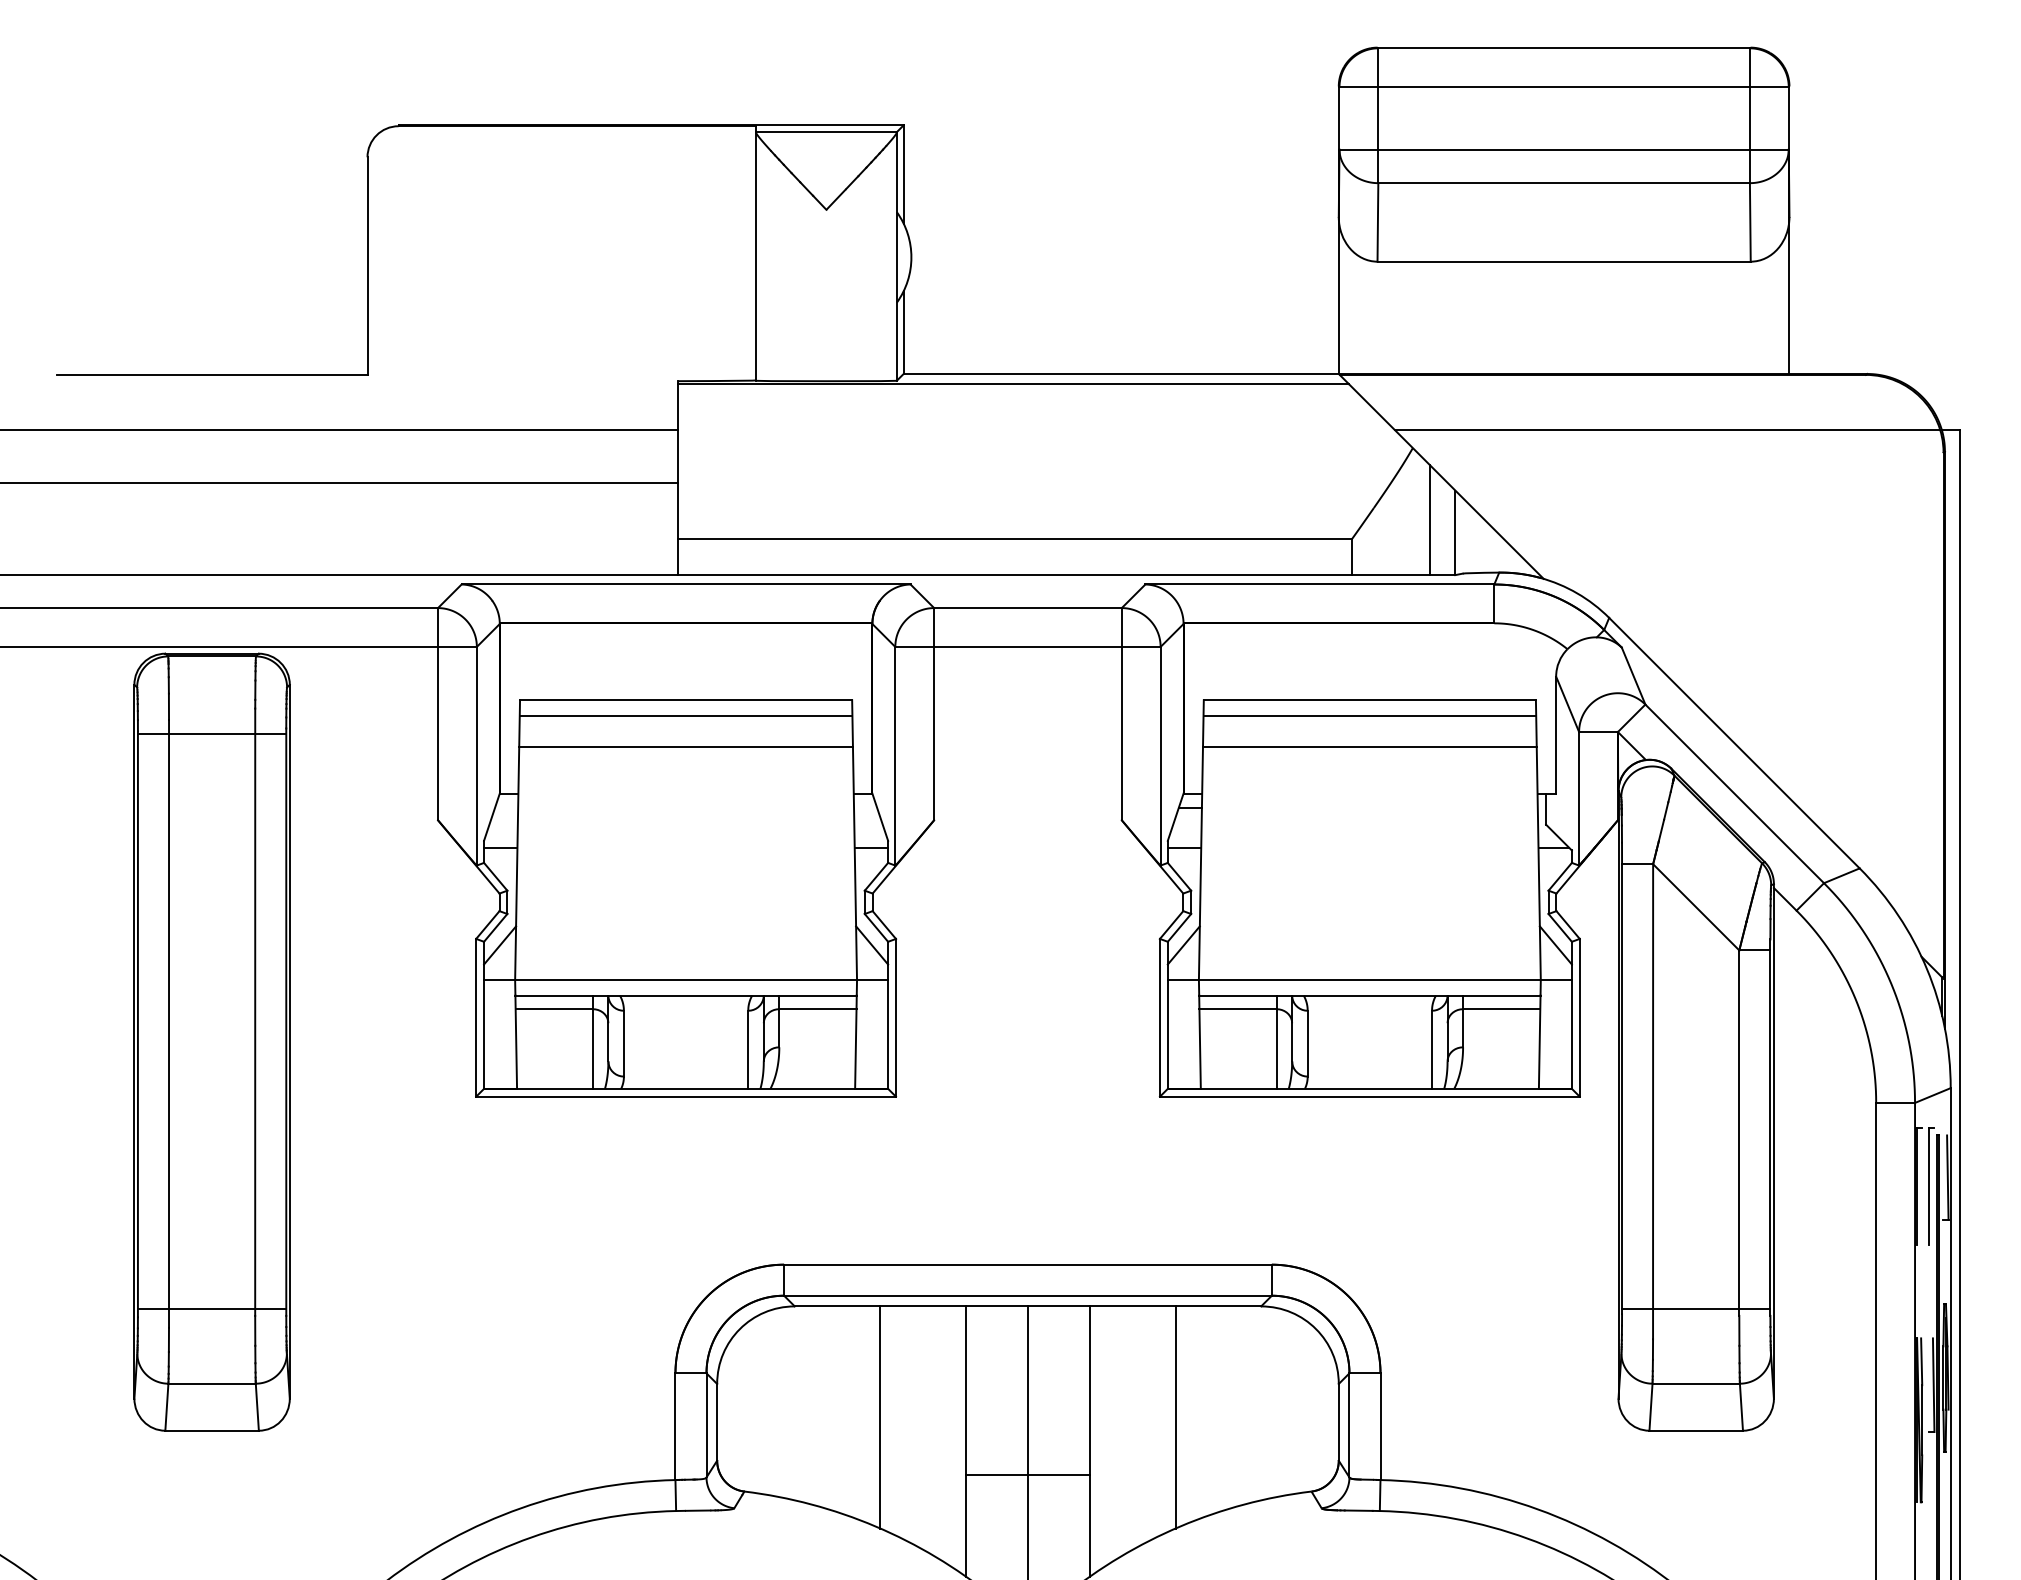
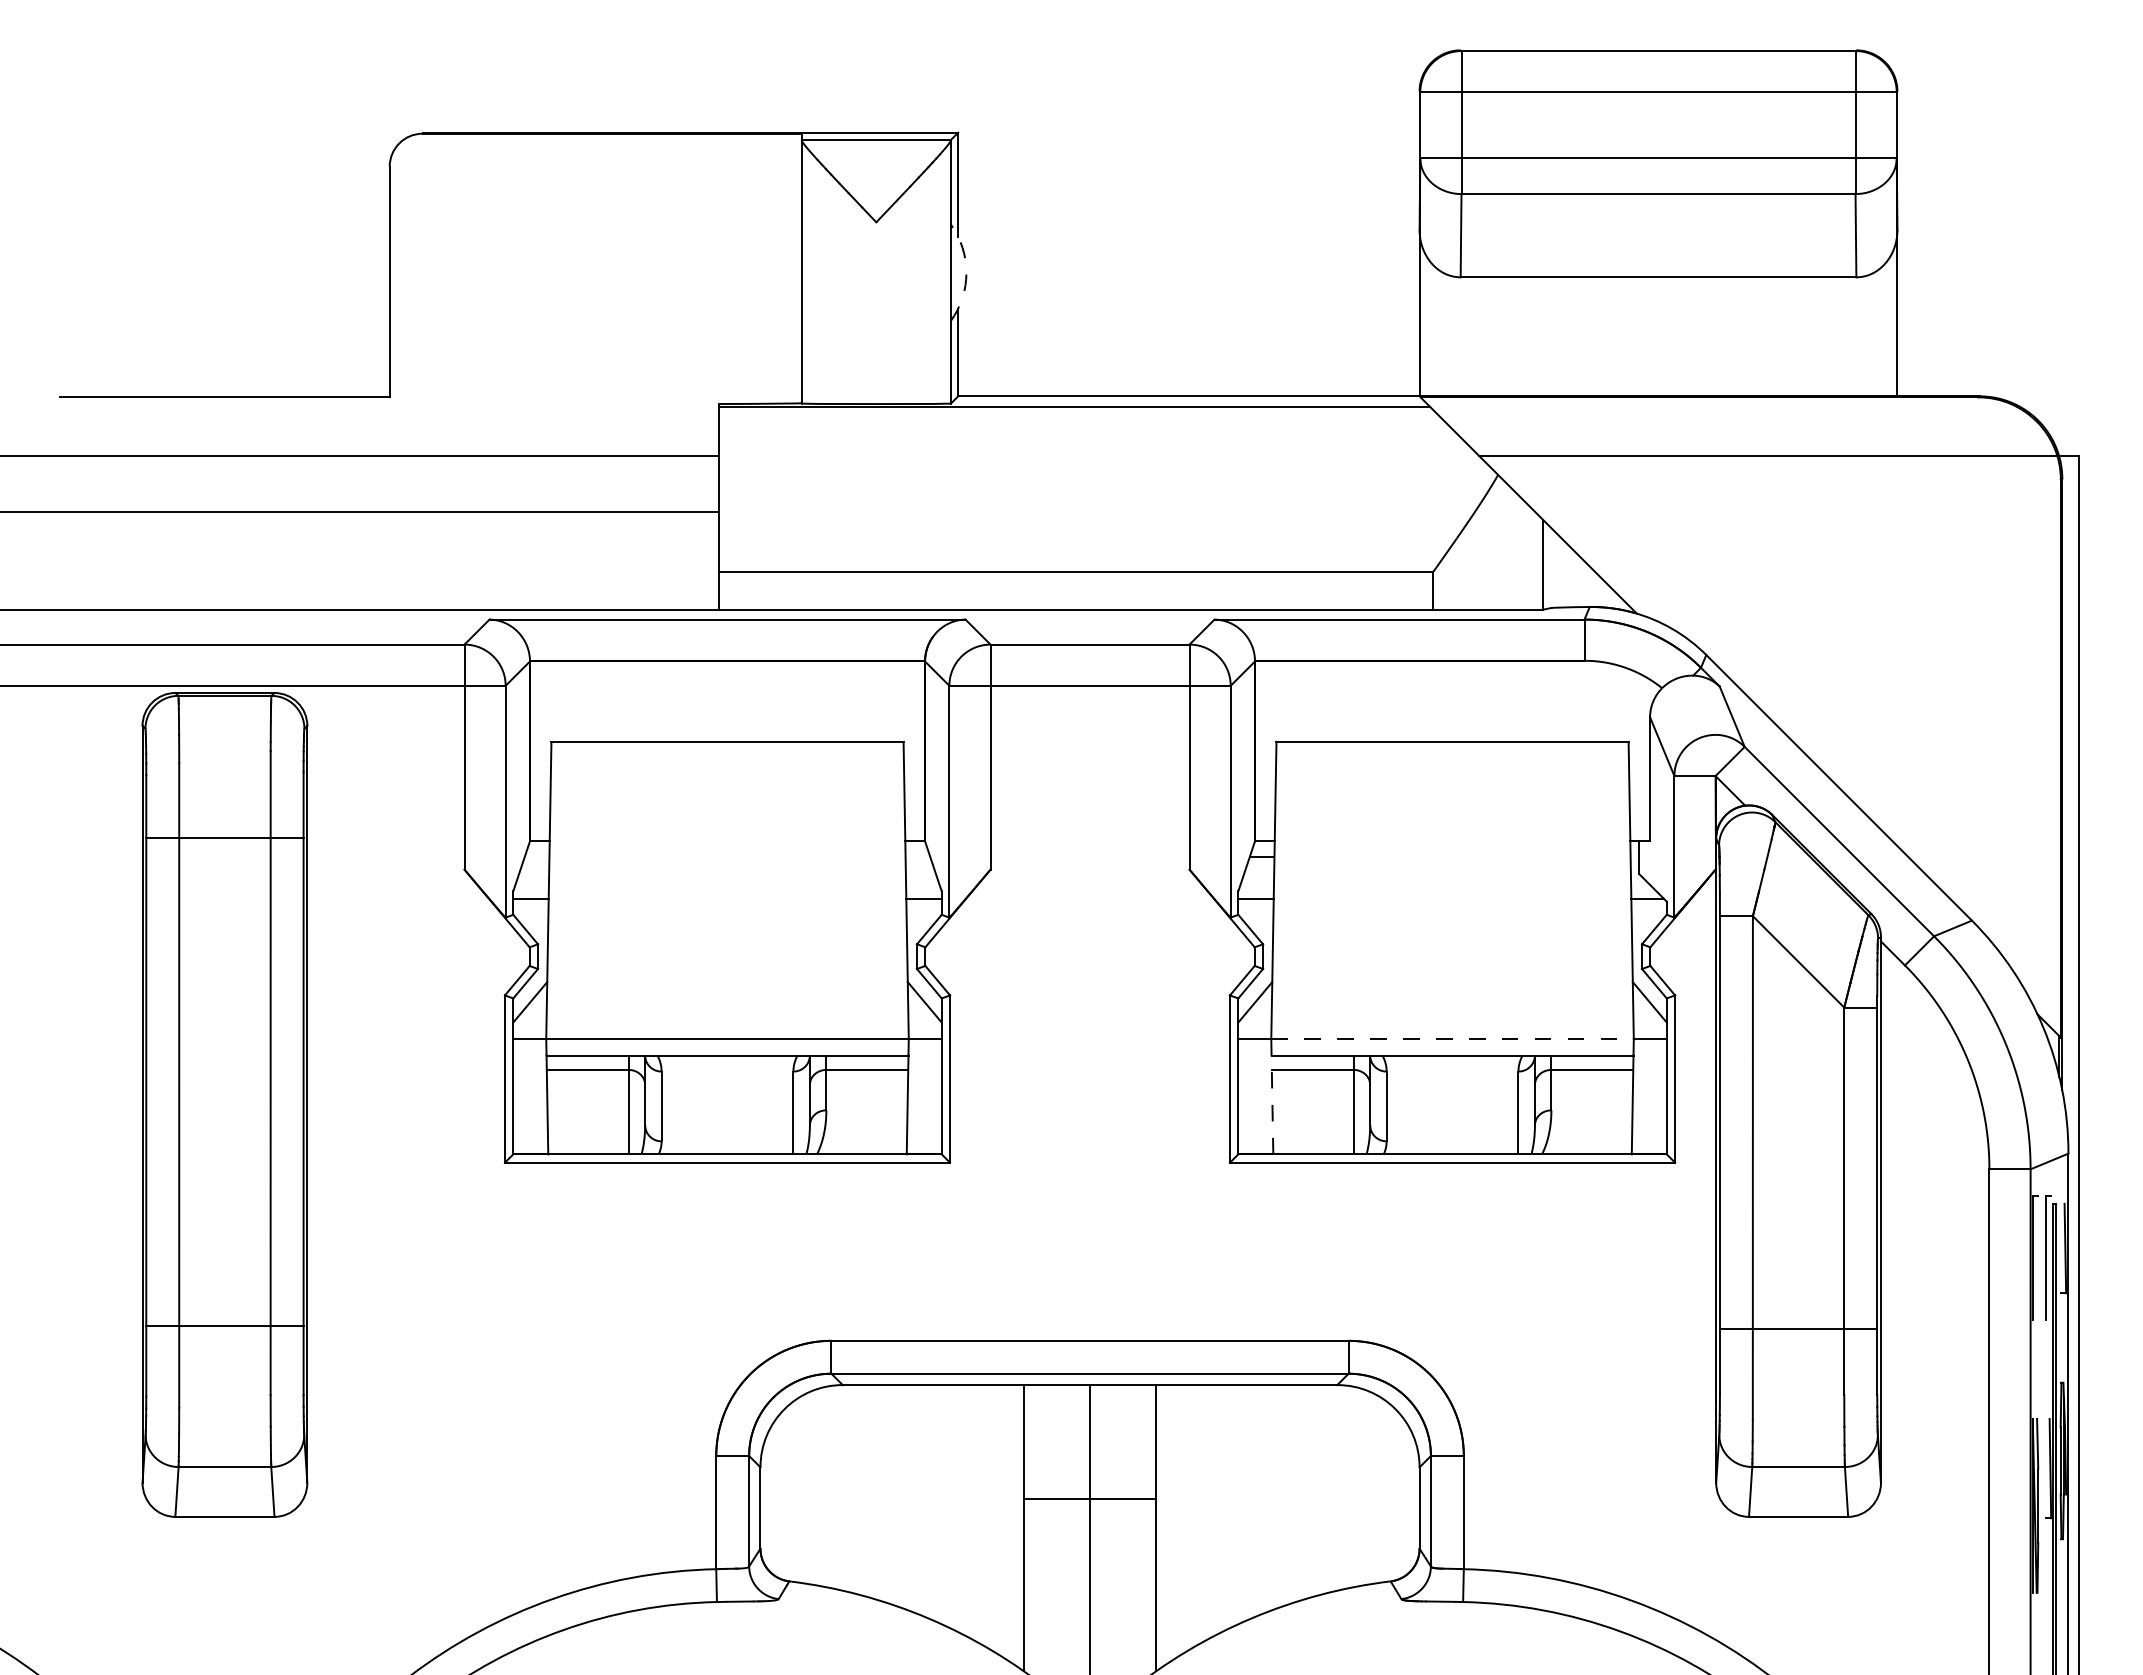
arc: (911, 257) -> (966, 272), solid -> dashed
line: (1429, 519) -> (1515, 550), removed
line: (686, 715) -> (727, 758), removed
line: (1369, 715) -> (1452, 758), removed
line: (211, 734) -> (224, 838), moved
line: (686, 746) -> (727, 791), removed
line: (1369, 746) -> (1452, 791), removed
line: (1370, 980) -> (1453, 1039), solid -> dashed
line: (1200, 1041) -> (1272, 1104), solid -> dashed
line: (211, 1308) -> (224, 1326), moved
line: (1696, 1308) -> (1798, 1329), moved
line: (880, 1417) -> (933, 1502), removed
line: (1175, 1417) -> (1246, 1502), removed
line: (1027, 1474) -> (1089, 1499), moved

